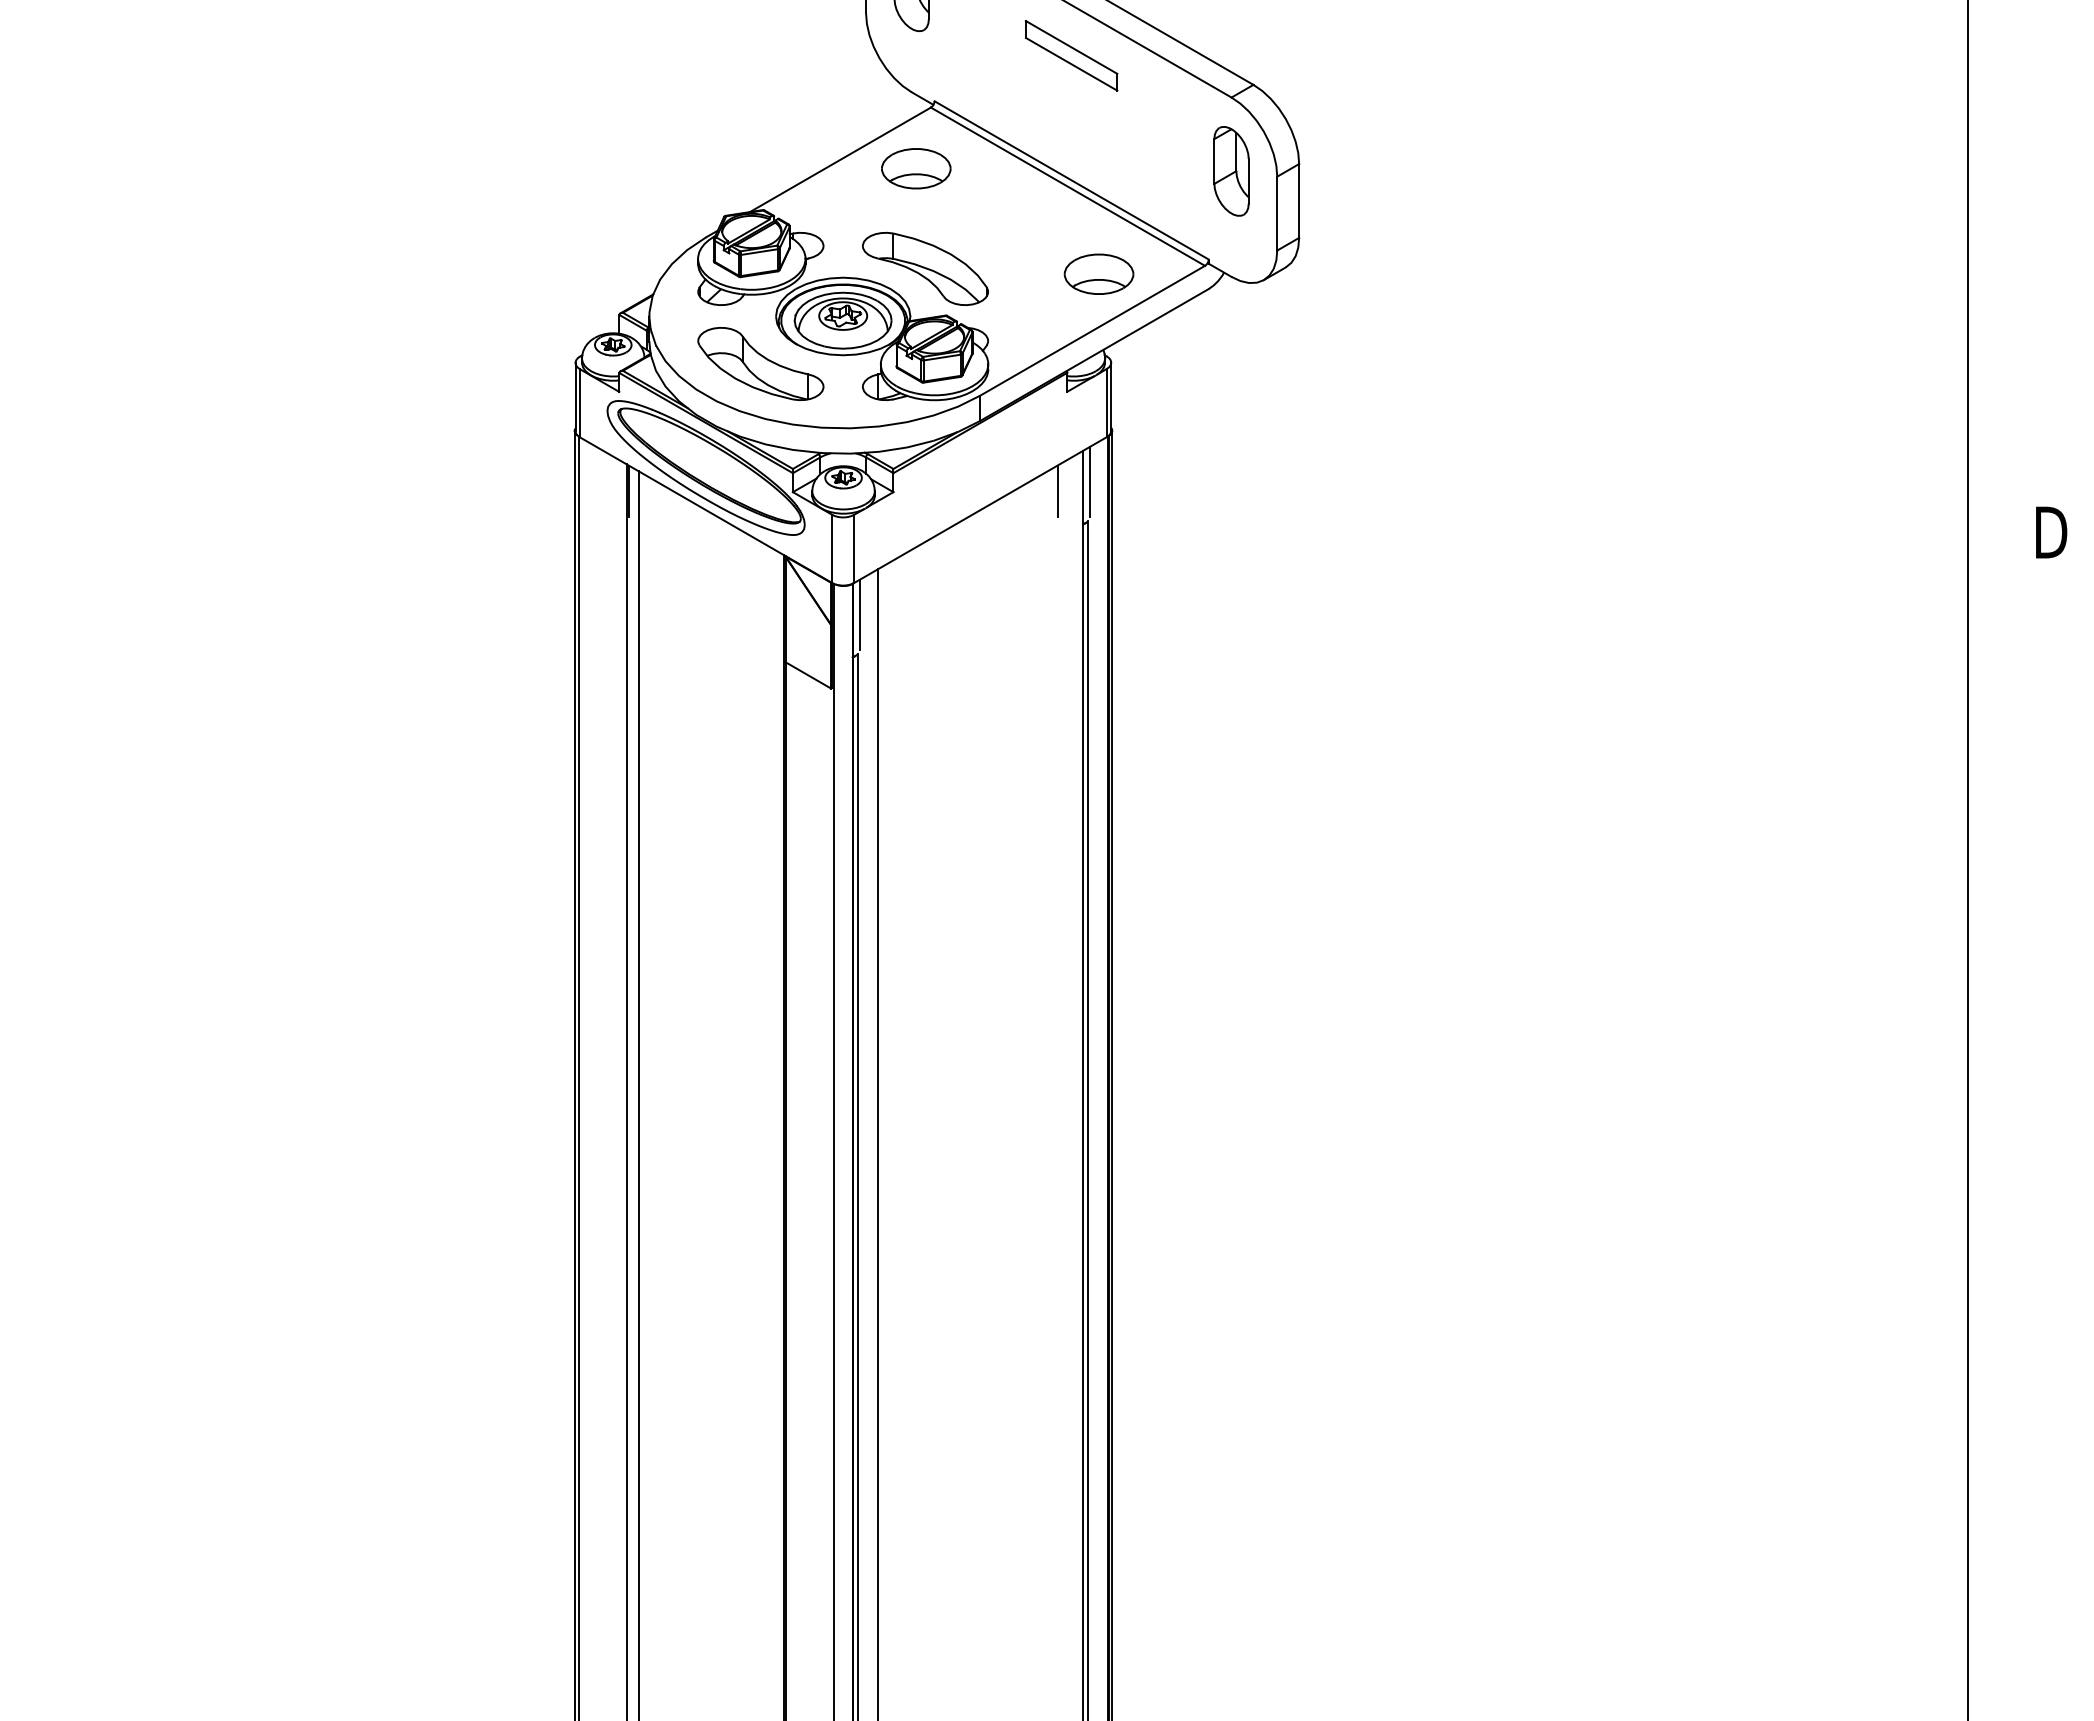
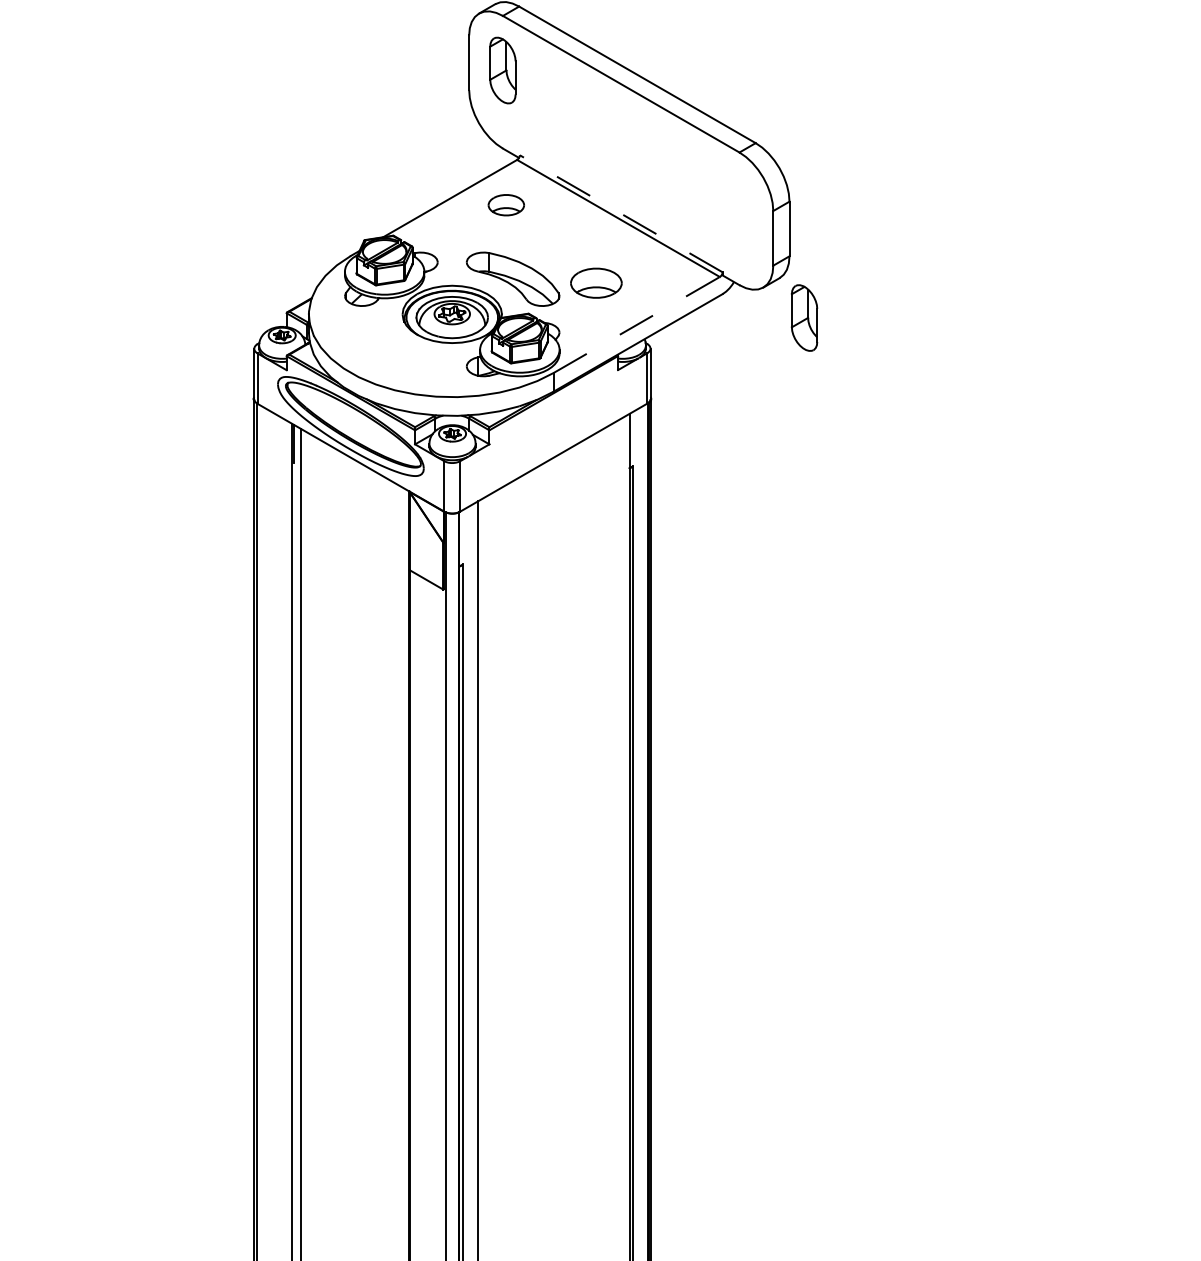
part: (1071, 55) -> (621, 121), removed
part: (916, 168) -> (506, 204), size x0.7
part: (1231, 171) -> (804, 318), moved
line: (1071, 180) -> (621, 213), solid -> dashed
part: (1098, 273) -> (595, 282), moved
line: (1092, 330) -> (636, 324), solid -> dashed
part: (760, 363) -> (391, 349), removed
line: (1089, 481) -> (634, 436), removed
line: (1057, 490) -> (610, 443), removed
line: (859, 614) -> (464, 534), removed

